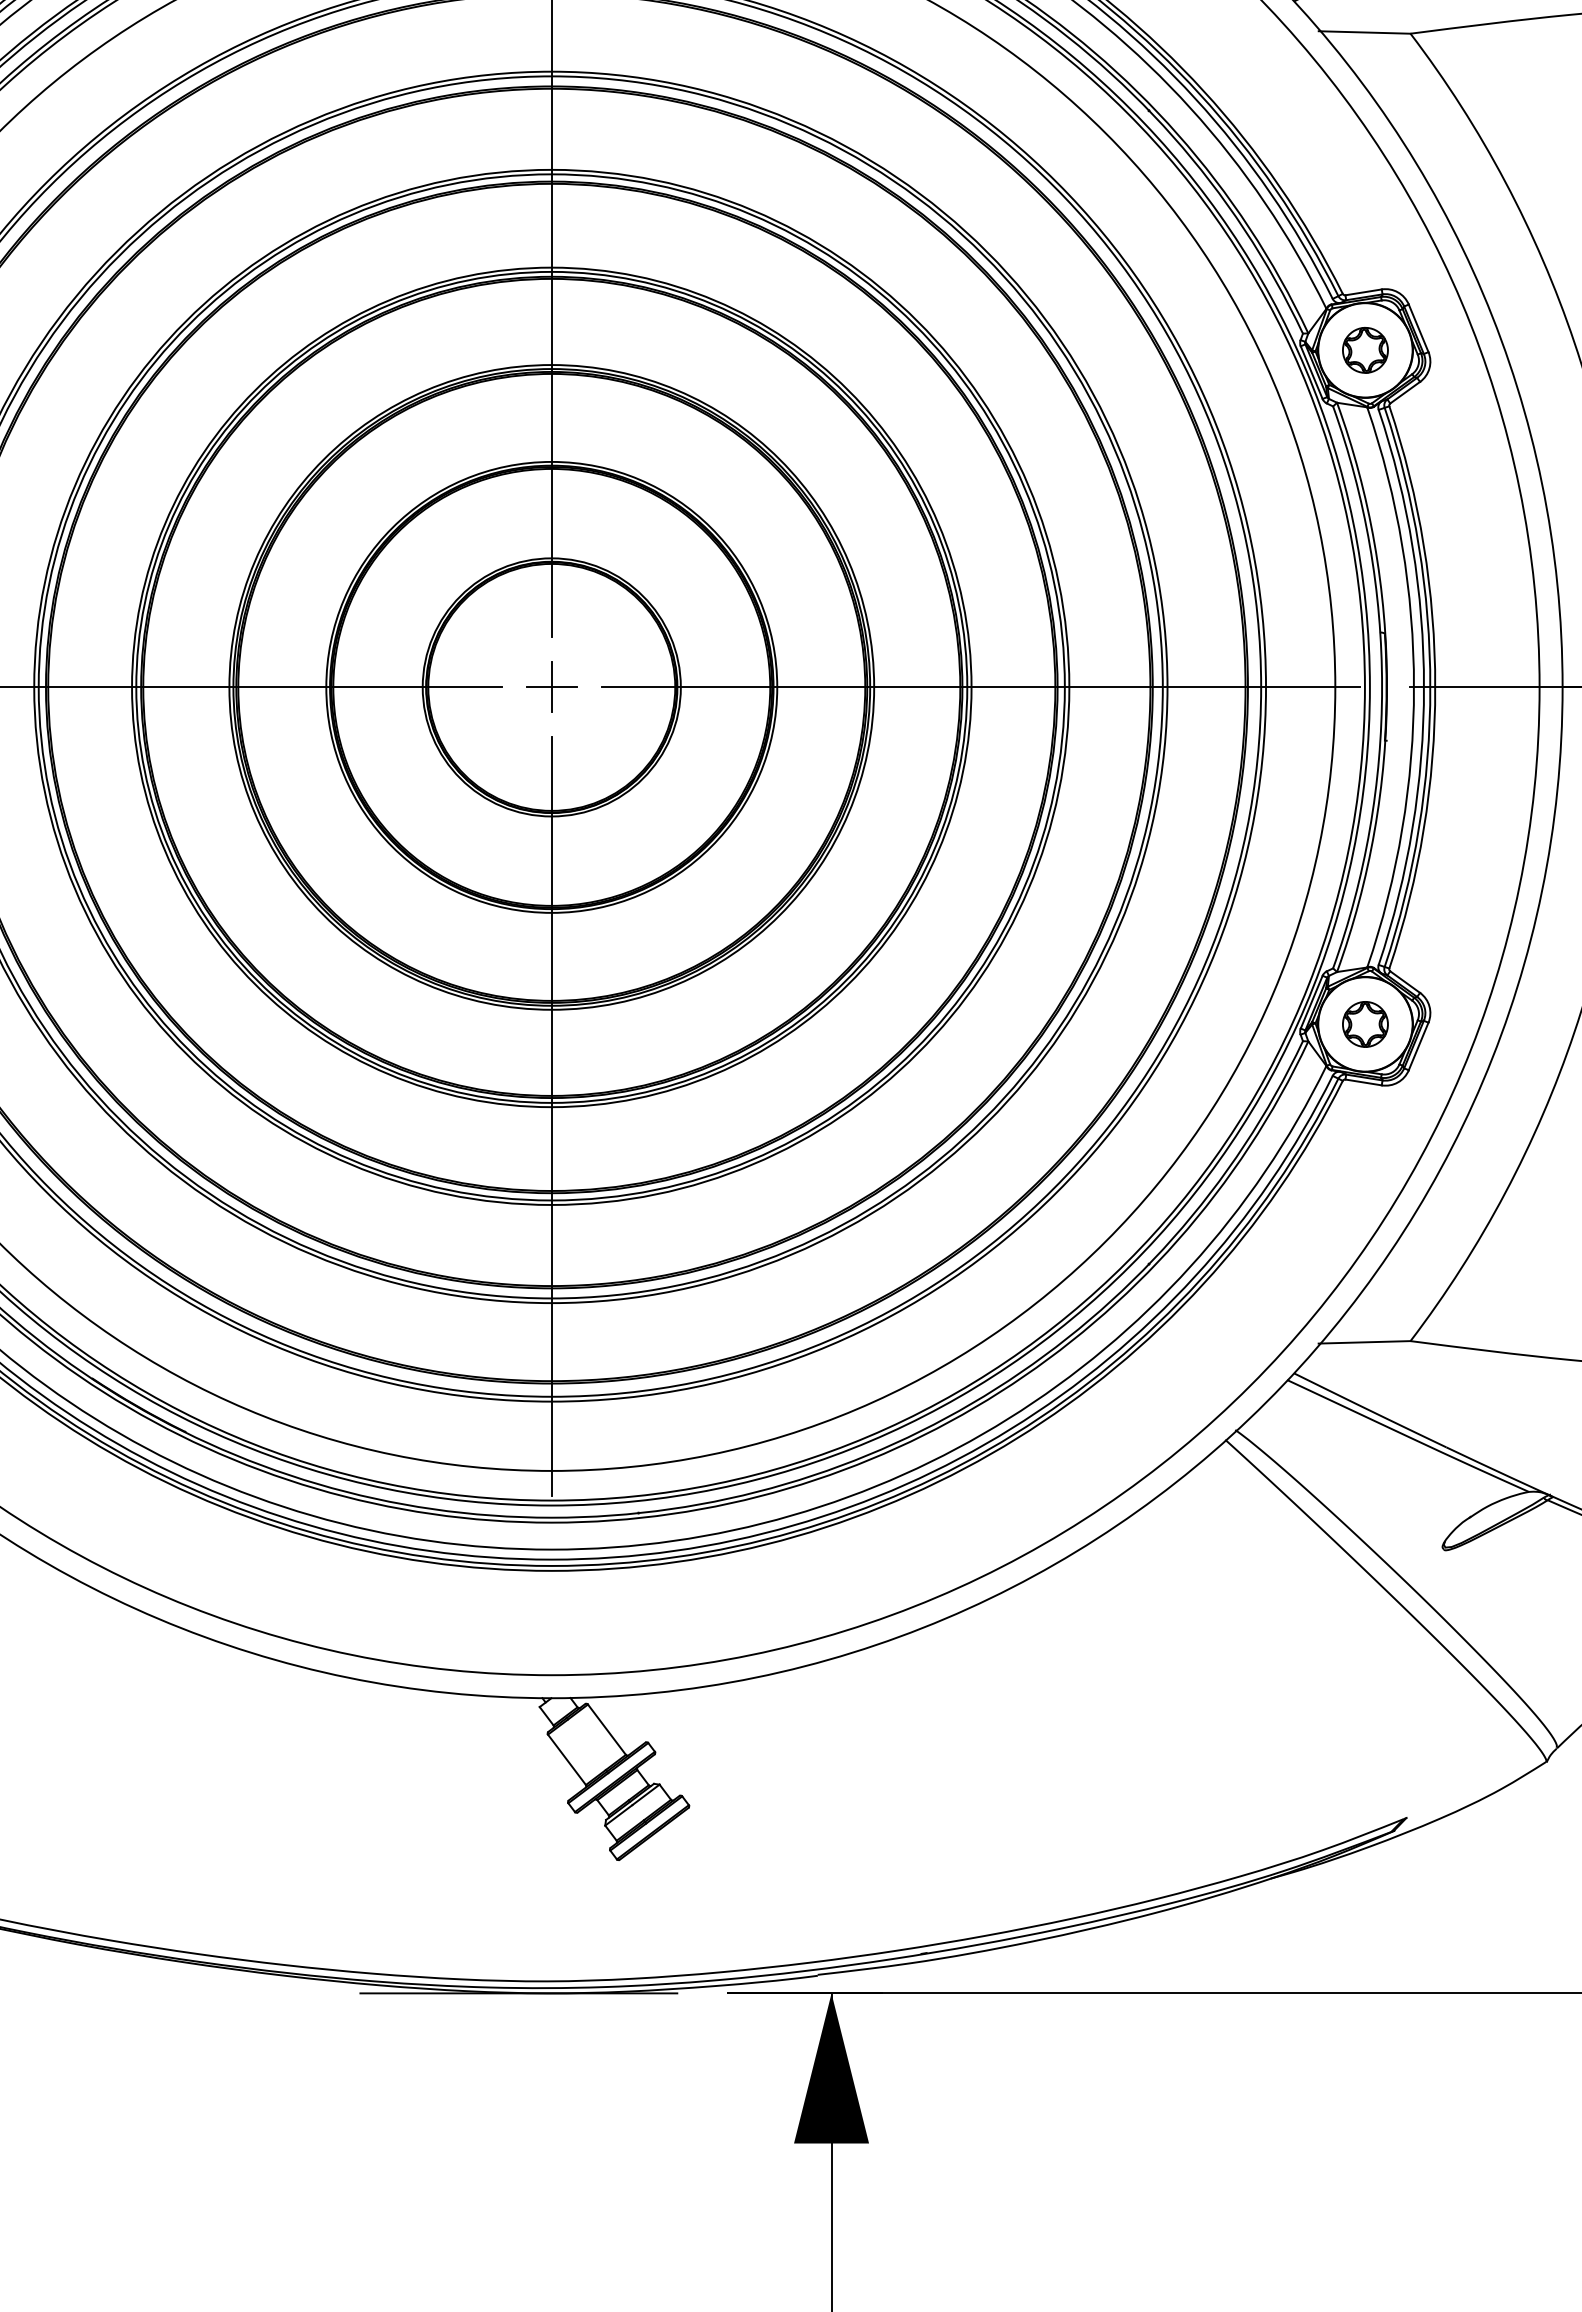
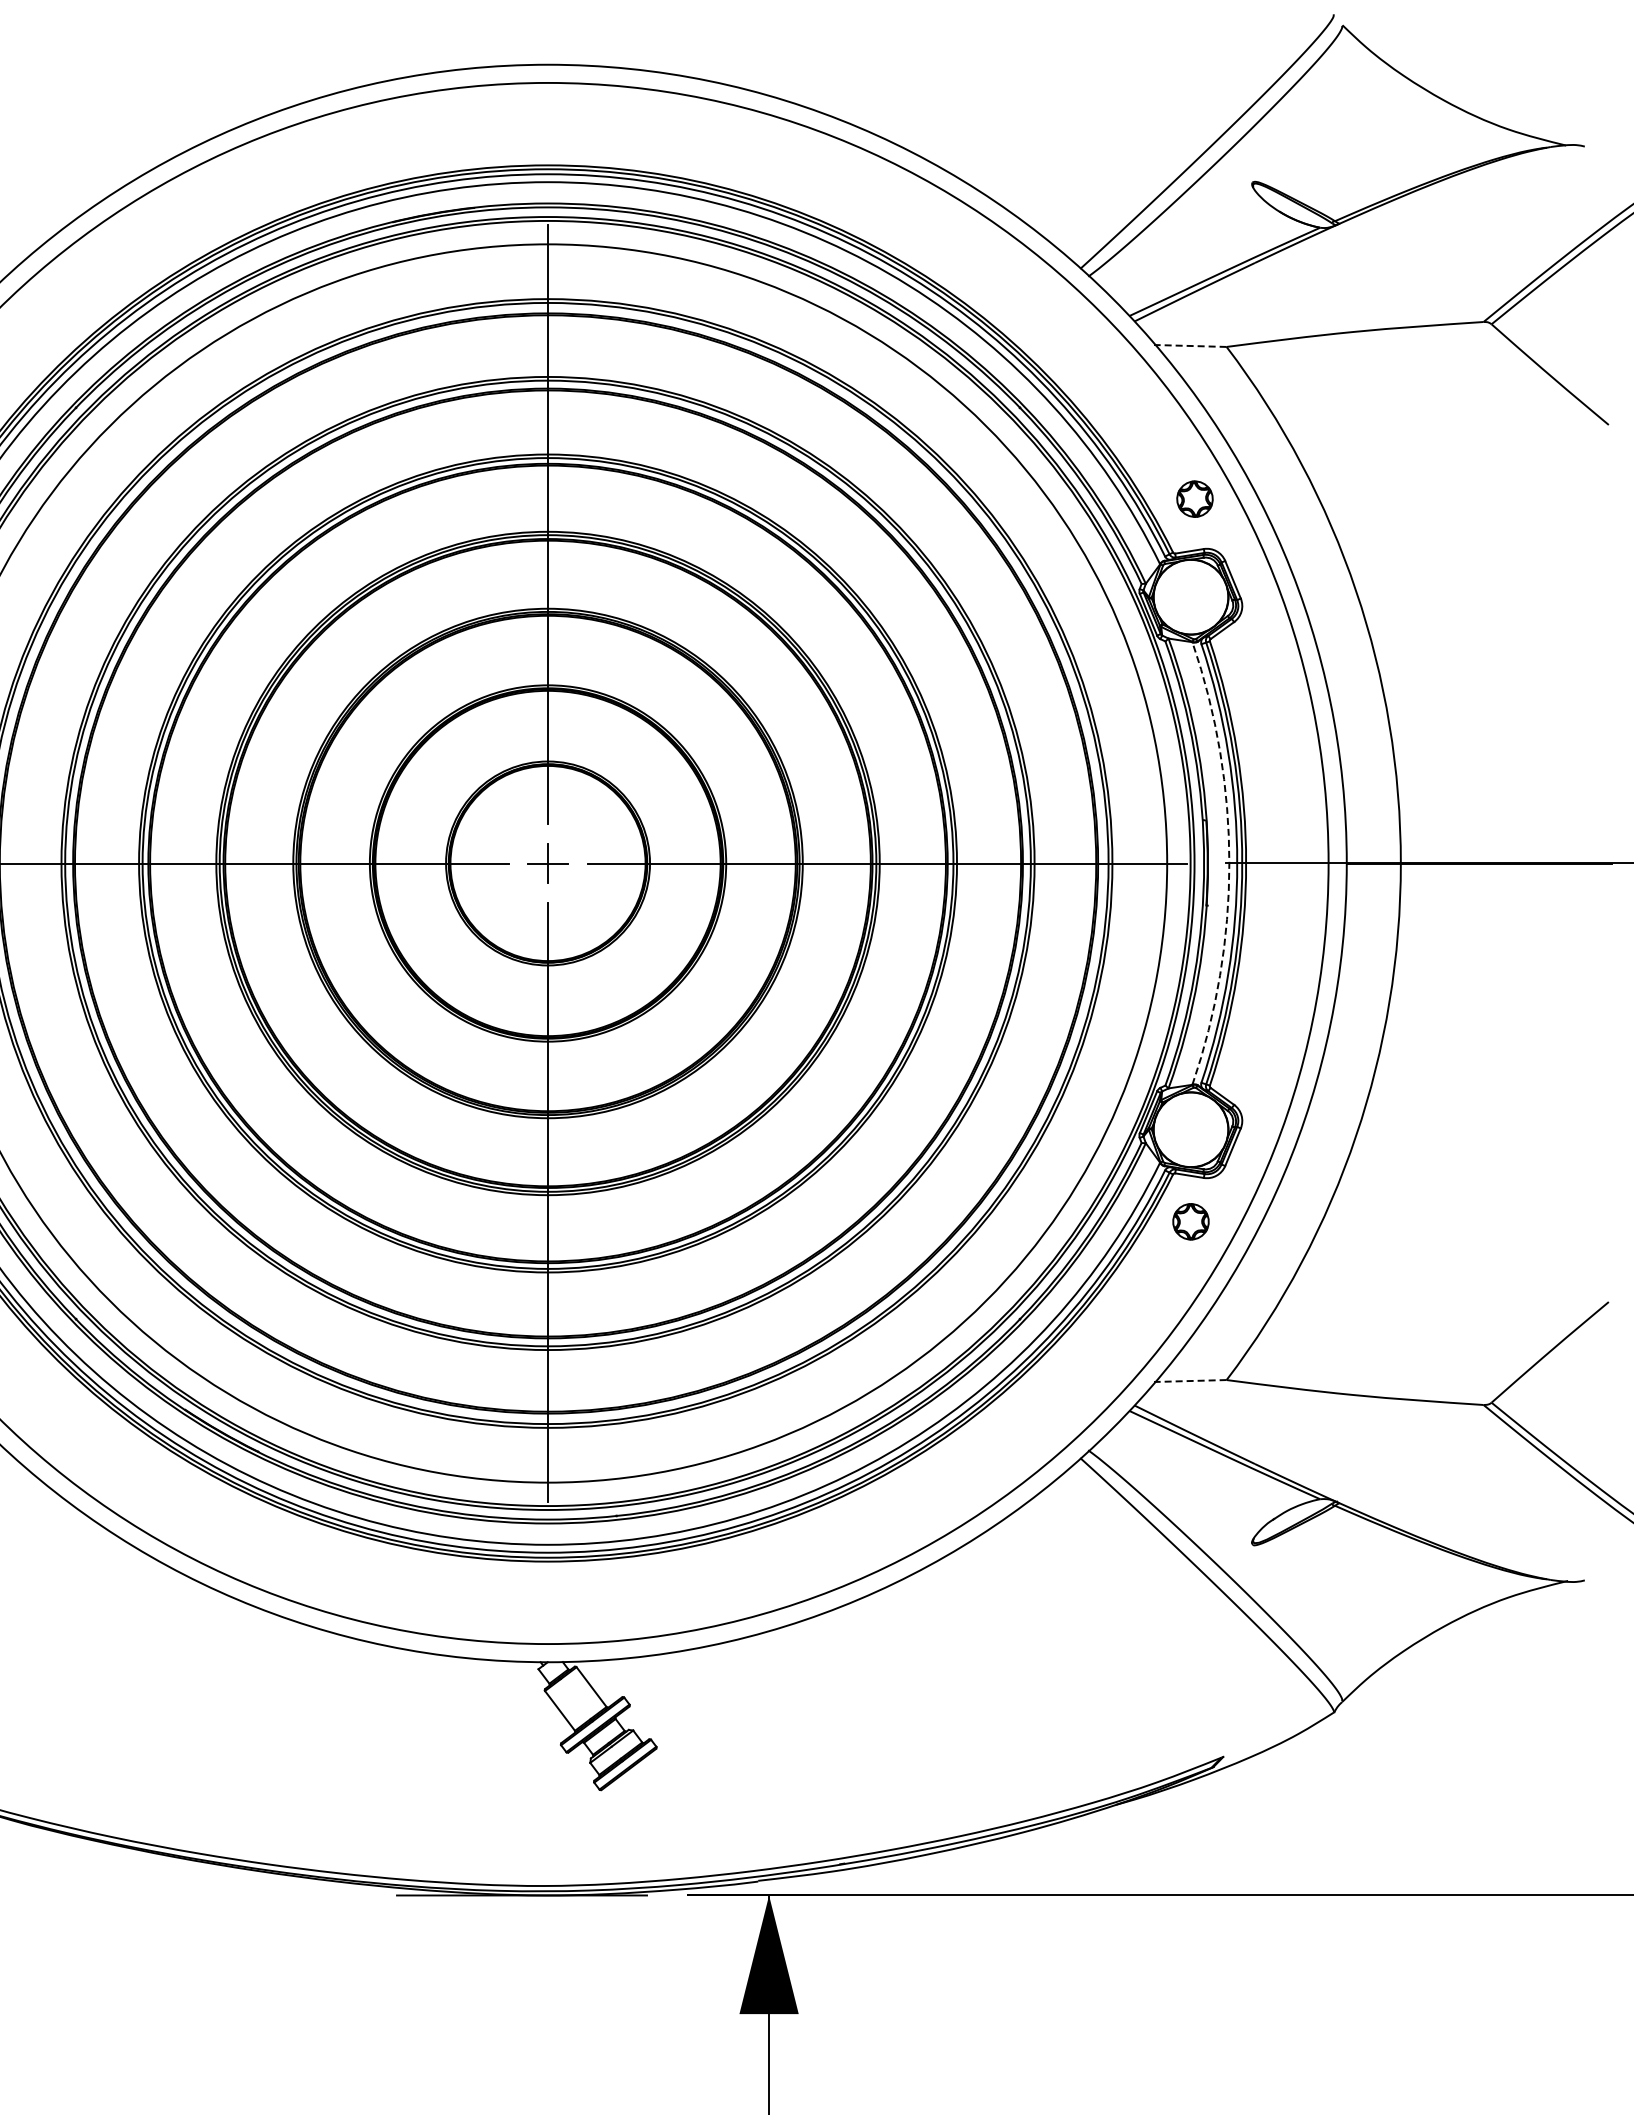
line: (1363, 31) -> (1189, 345), solid -> dashed
part: (1364, 349) -> (1194, 498), moved
arc: (1414, 687) -> (1229, 863), solid -> dashed
part: (1364, 1024) -> (1190, 1221), moved
line: (1363, 1342) -> (1189, 1381), solid -> dashed

